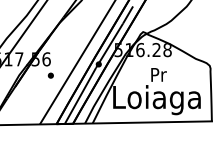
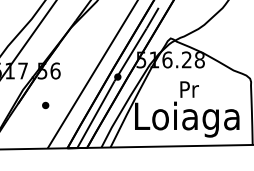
part: (50, 75) -> (45, 105), moved

